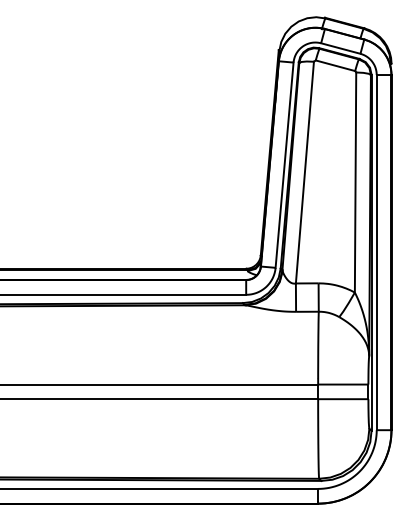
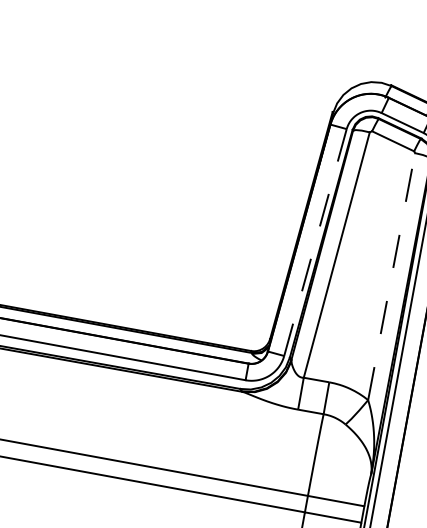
line: (284, 165) -> (315, 242), solid -> dashed
line: (355, 182) -> (391, 276), solid -> dashed

